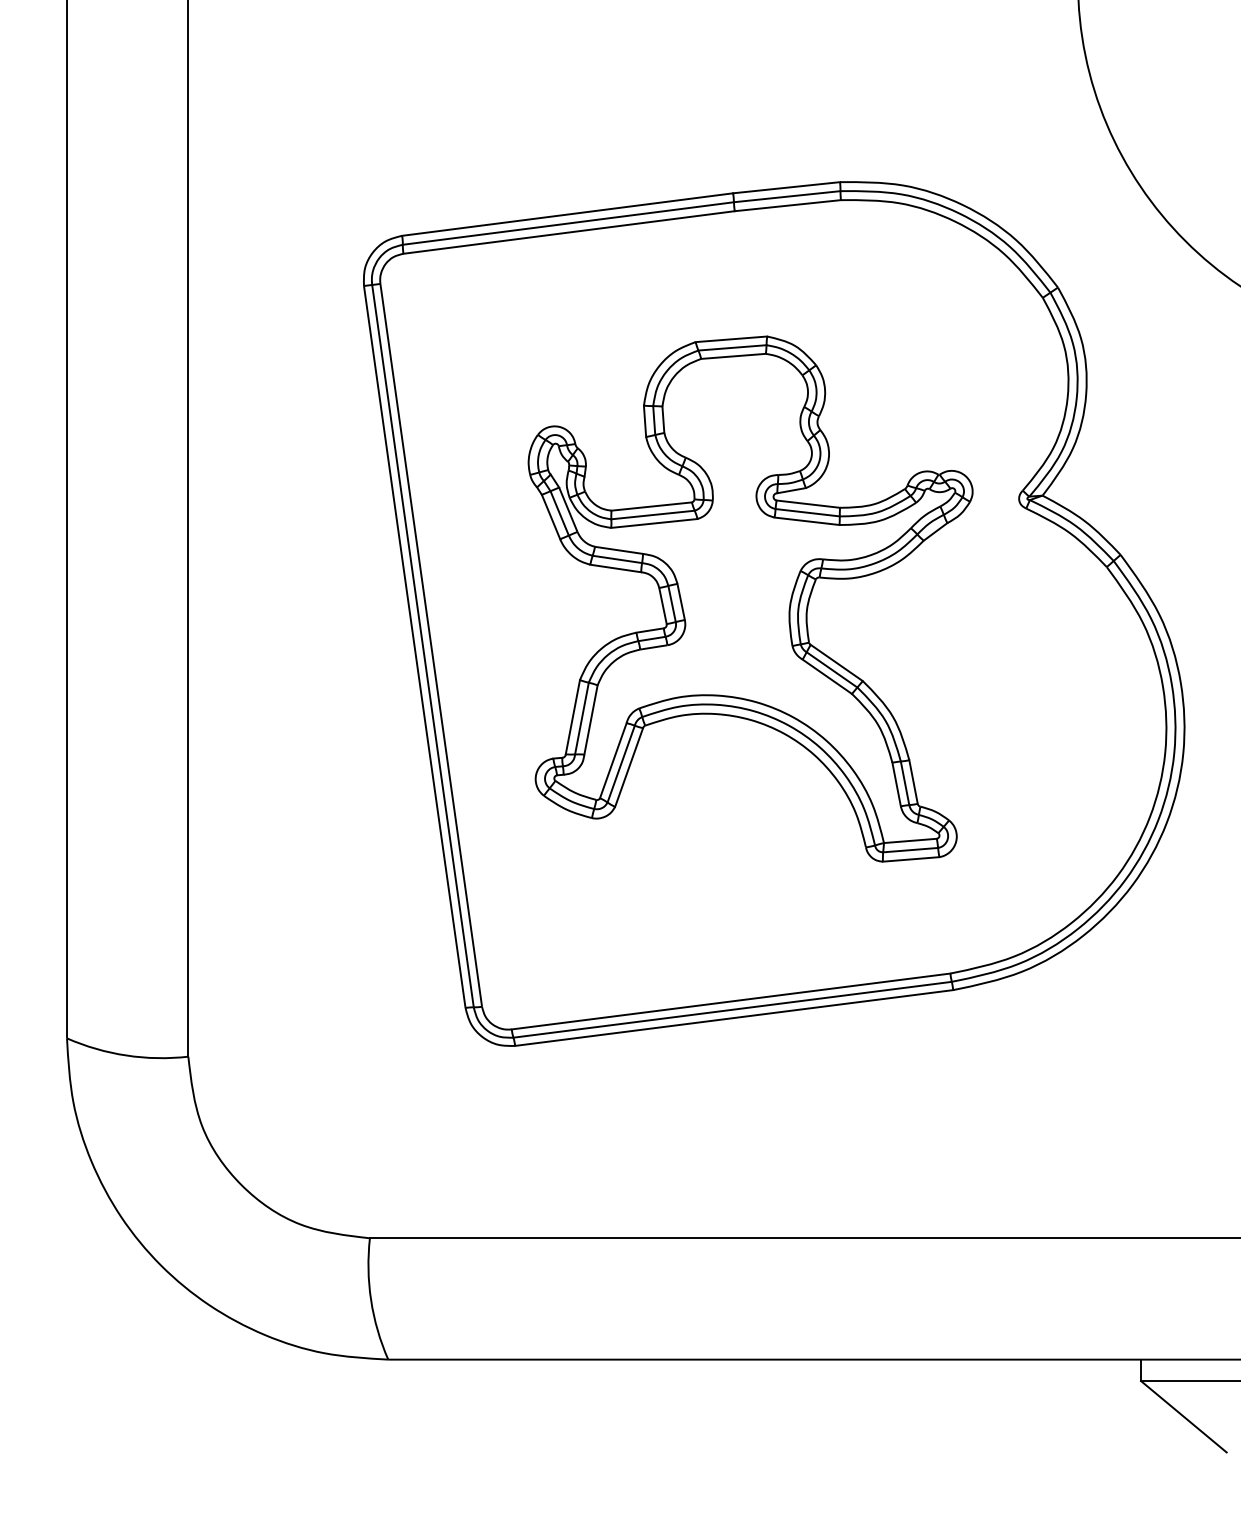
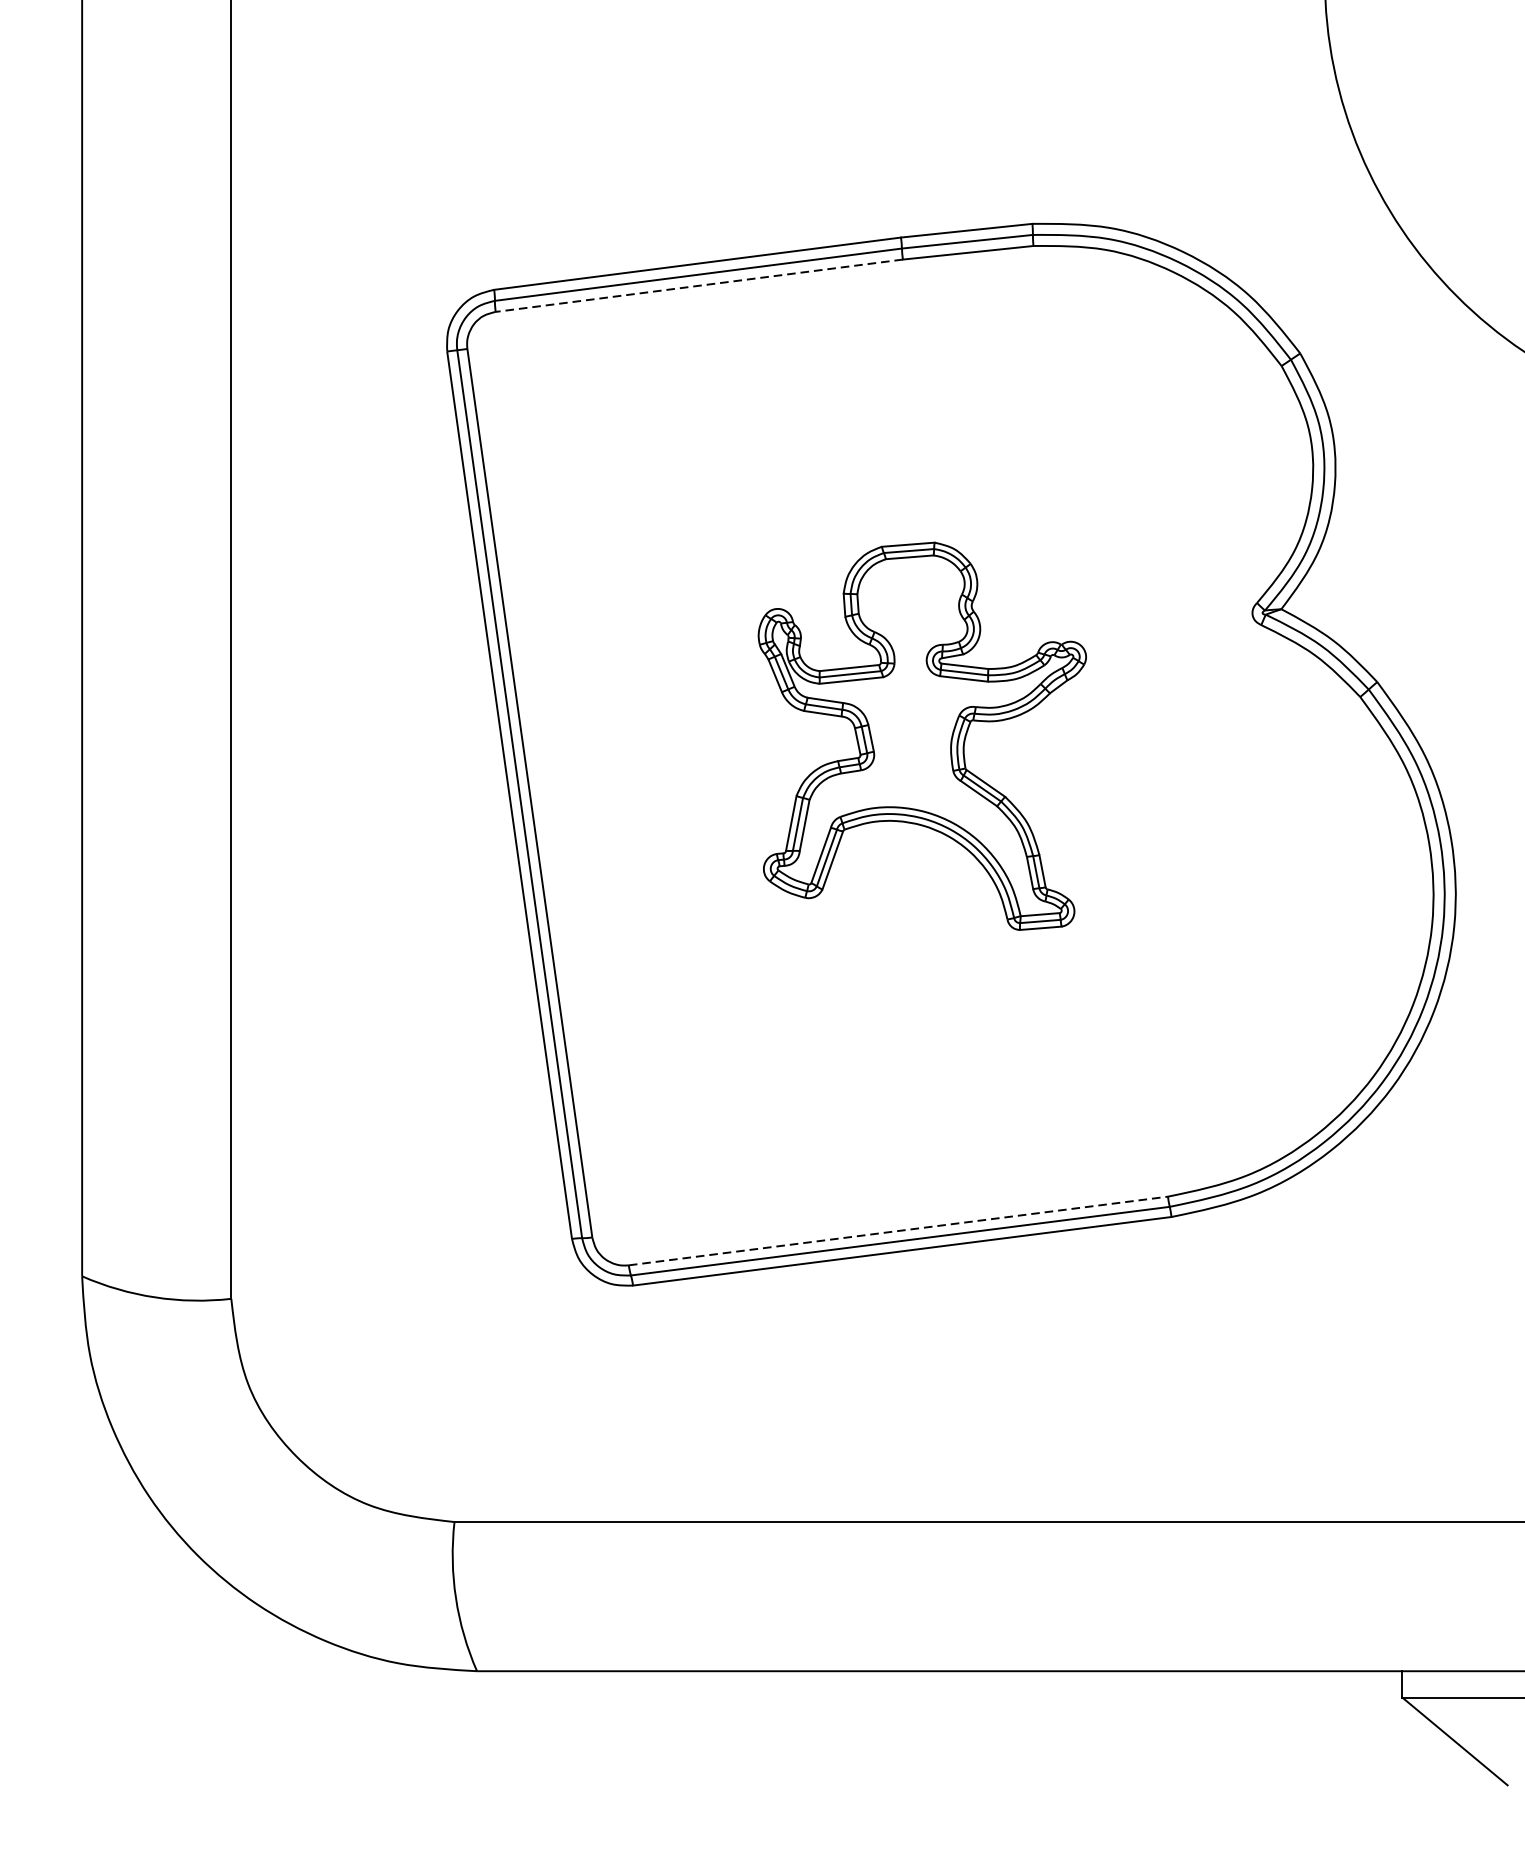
line: (568, 232) -> (698, 285), solid -> dashed
part: (750, 598) -> (922, 735), size x0.6
line: (731, 1001) -> (898, 1231), solid -> dashed

